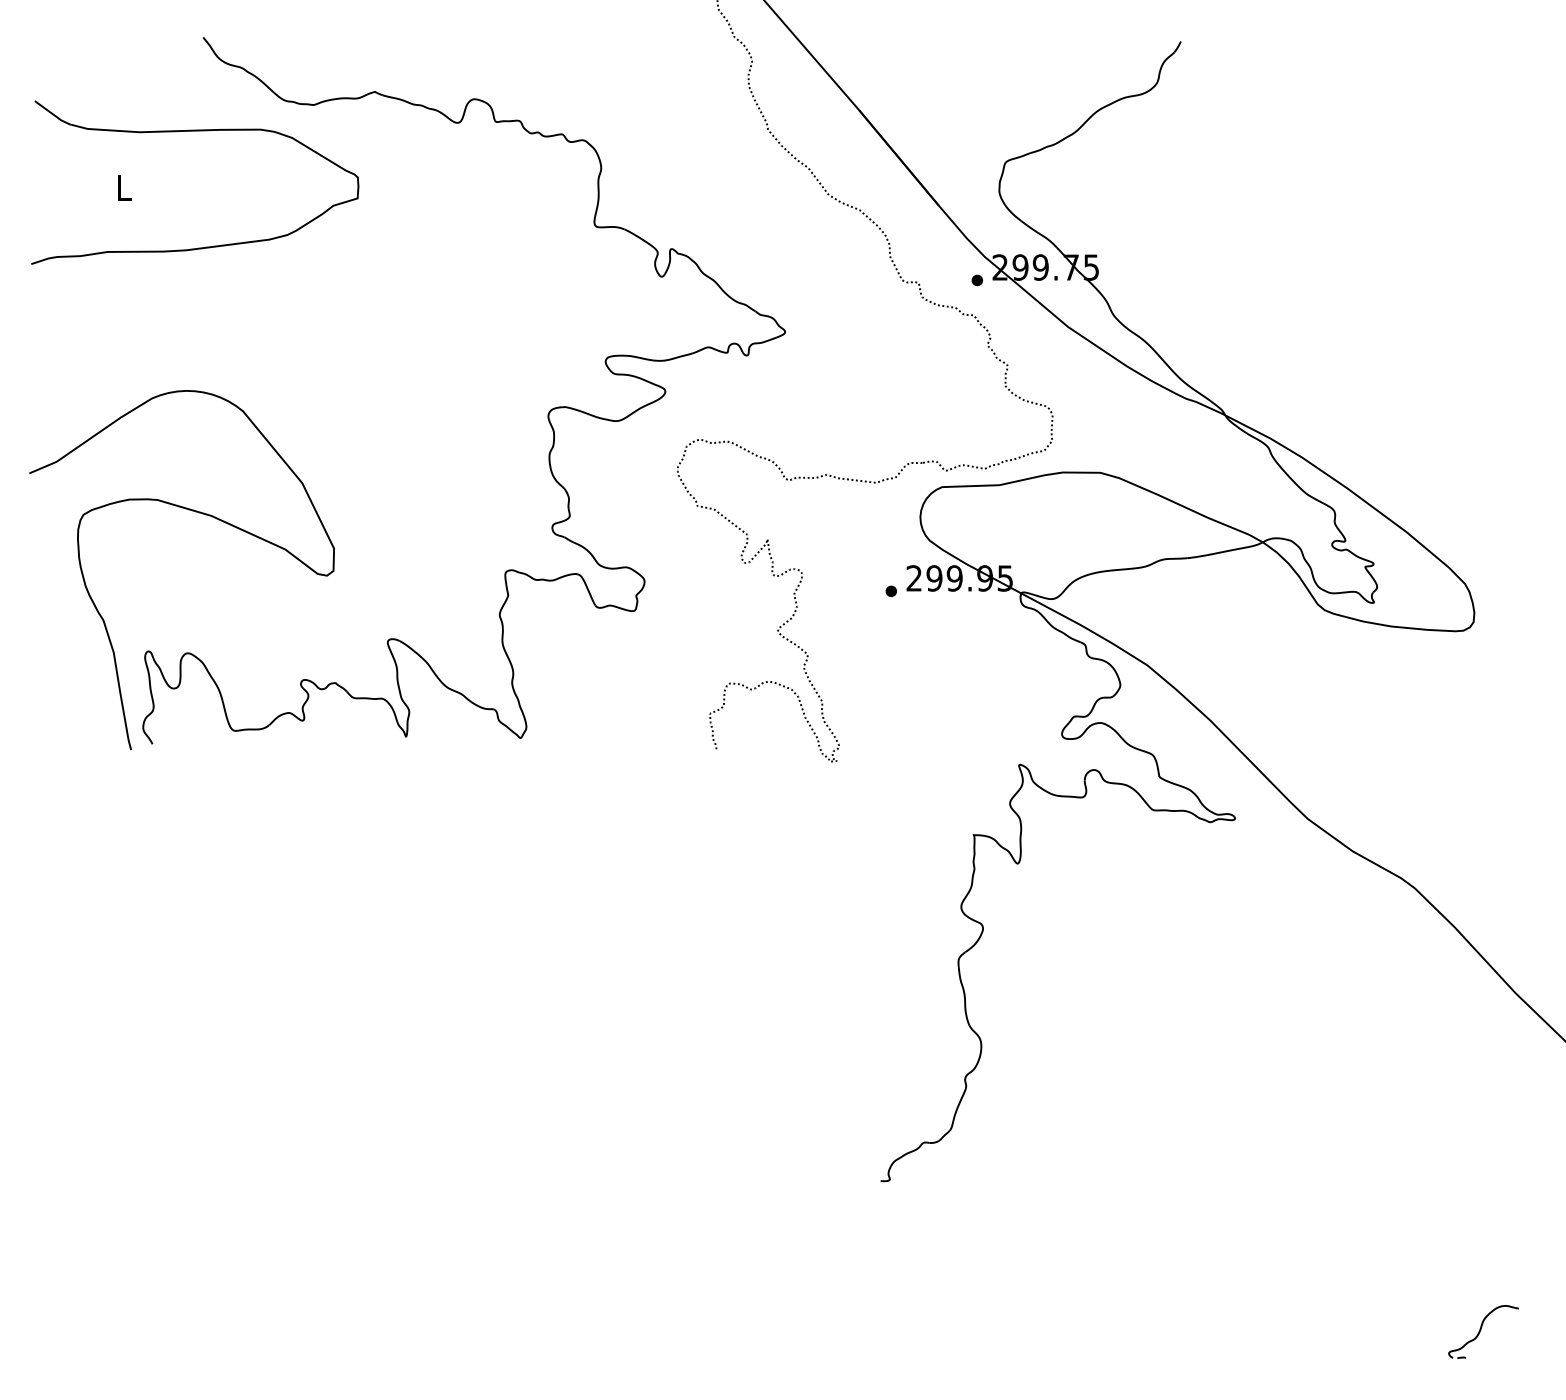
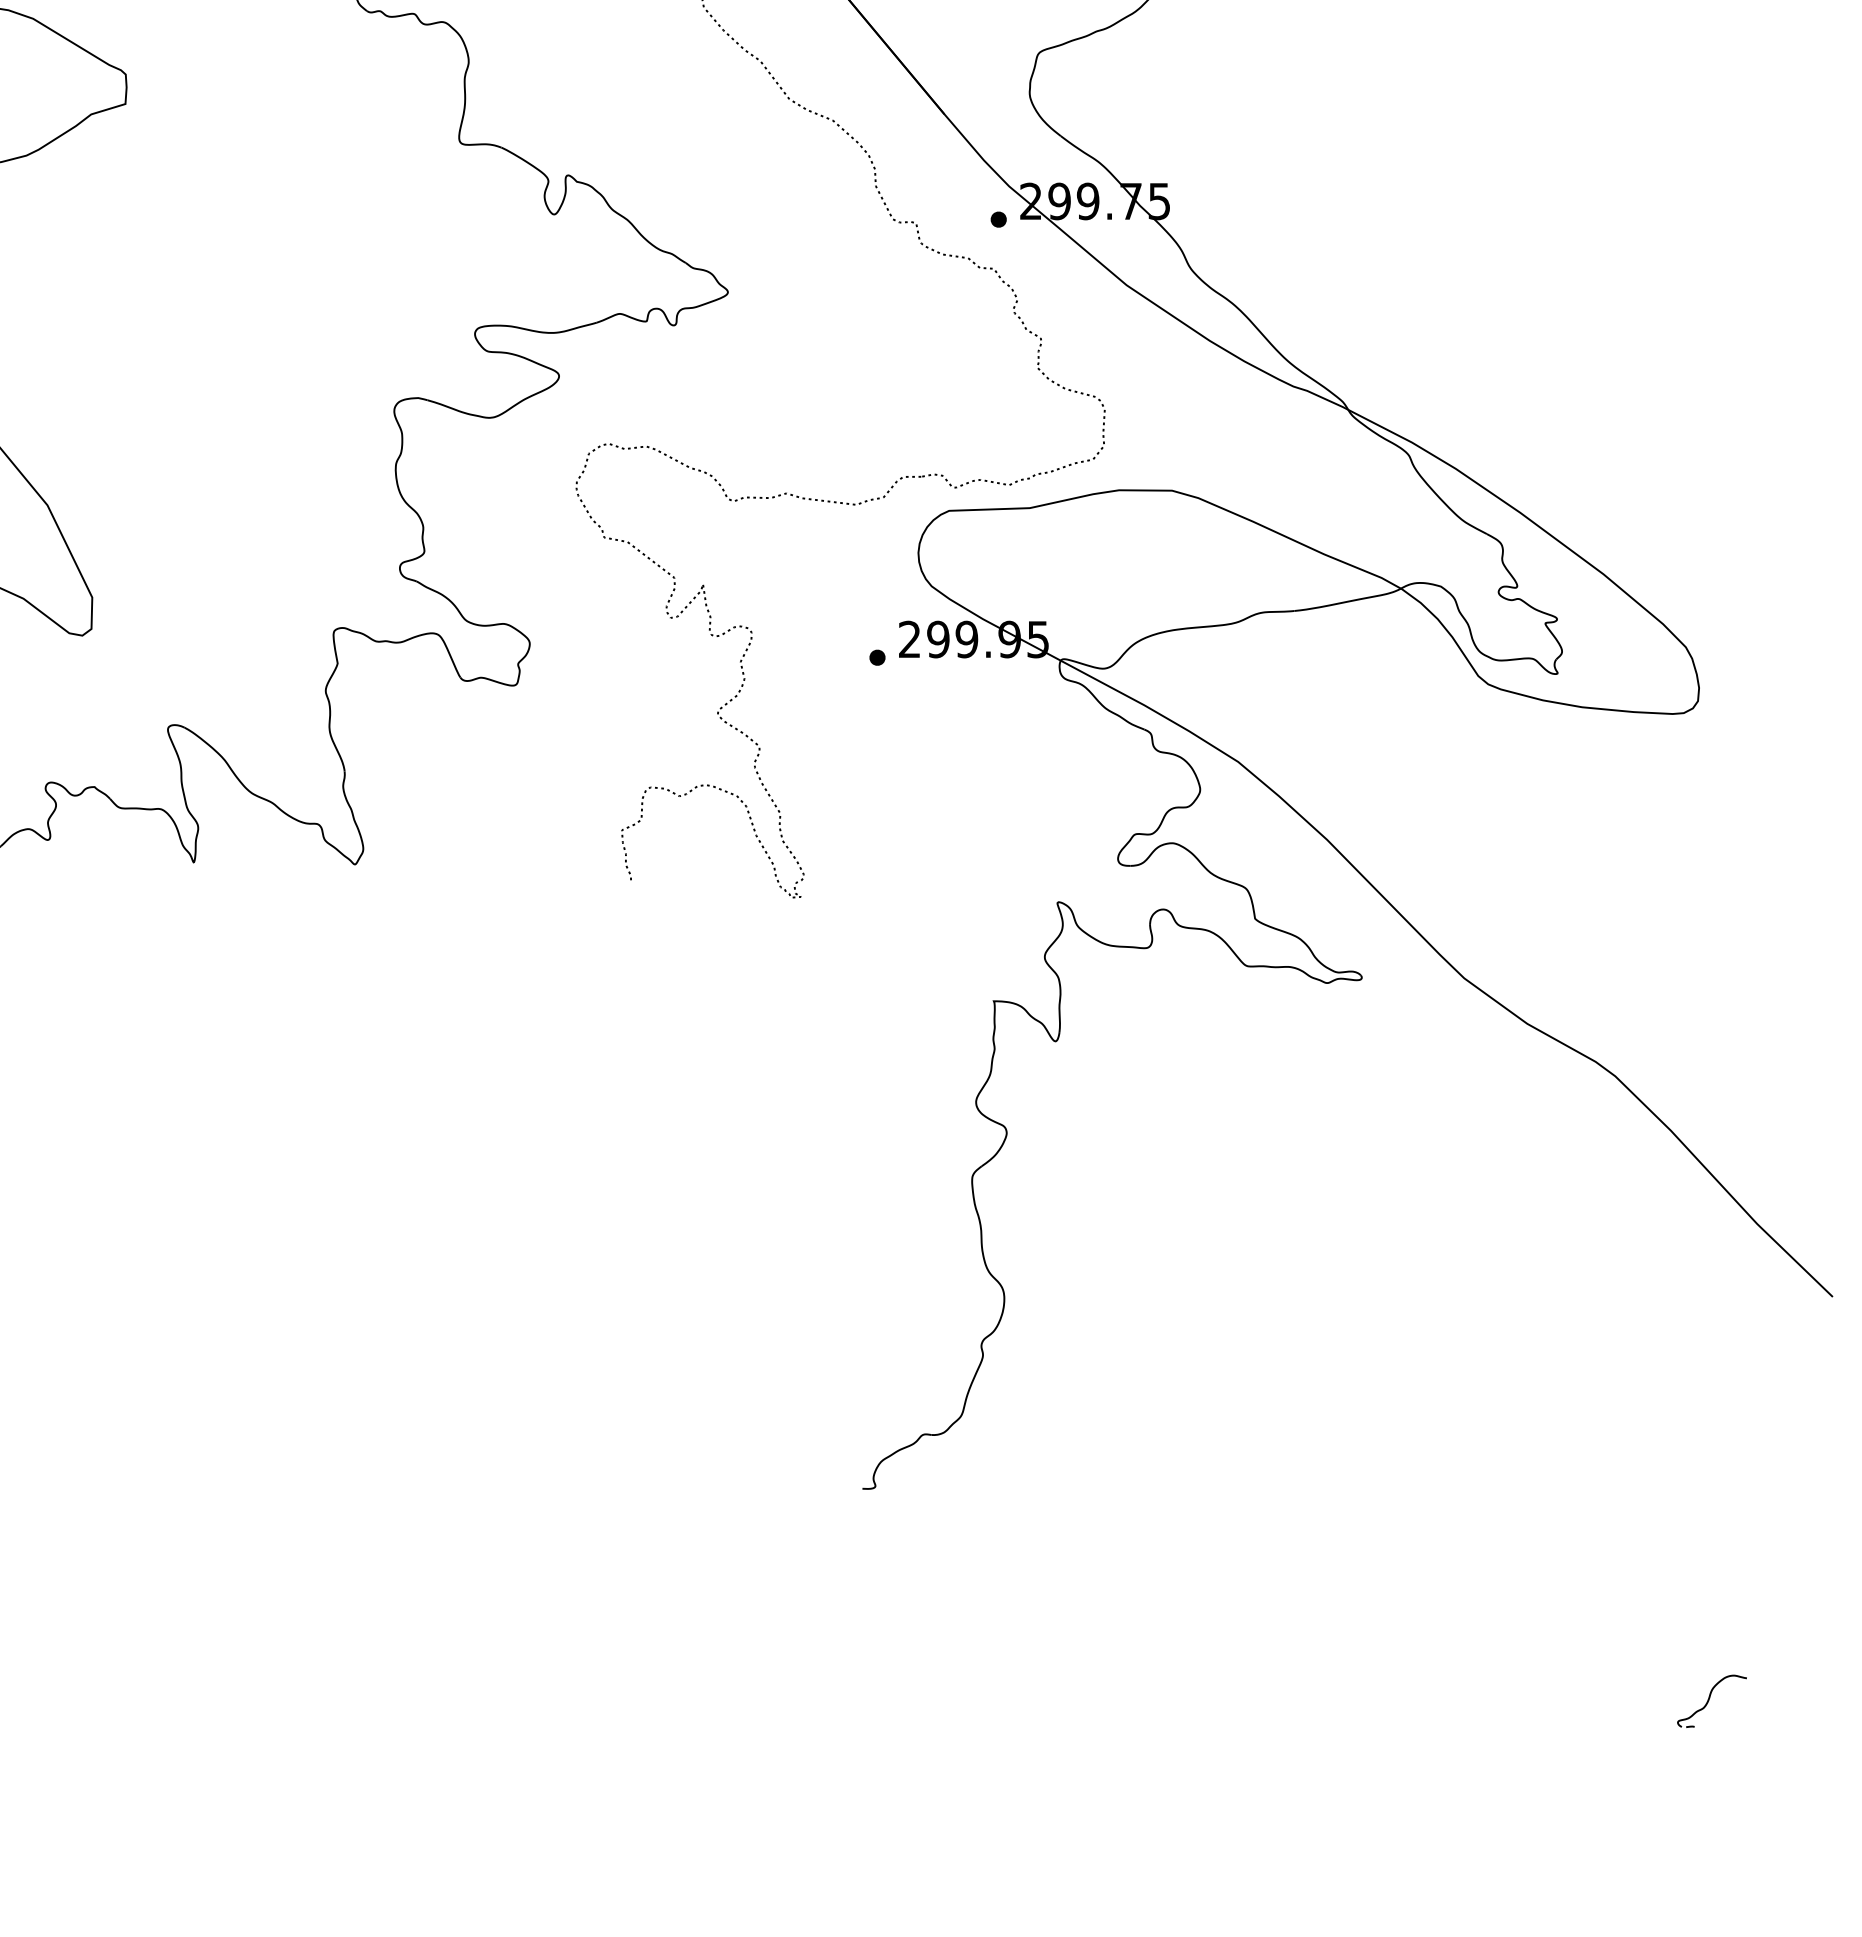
part: (1483, 1331) -> (1711, 1700), size x0.7

